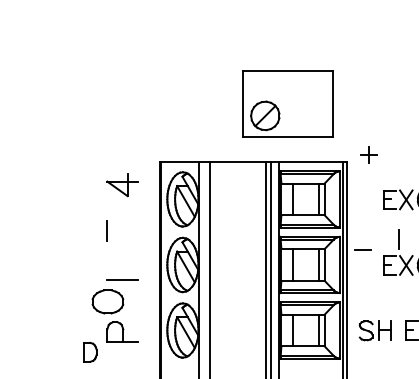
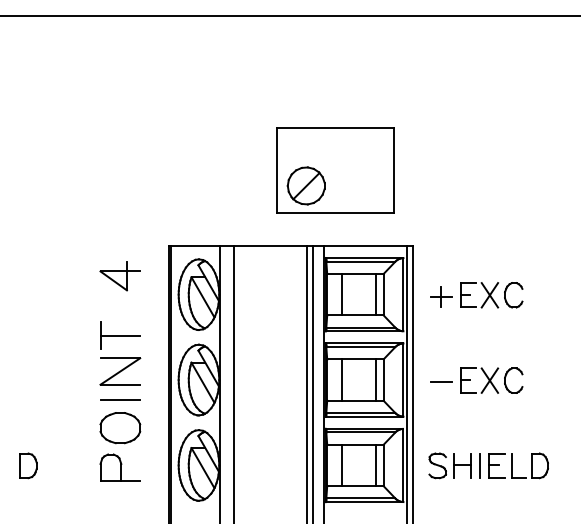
part: (369, 154) -> (441, 296), moved
line: (122, 230) -> (120, 335), added
line: (398, 239) -> (479, 465), moved
line: (362, 249) -> (441, 381), moved
part: (122, 258) -> (120, 371), added
part: (108, 302) -> (120, 428), moved
part: (90, 352) -> (28, 465), moved

